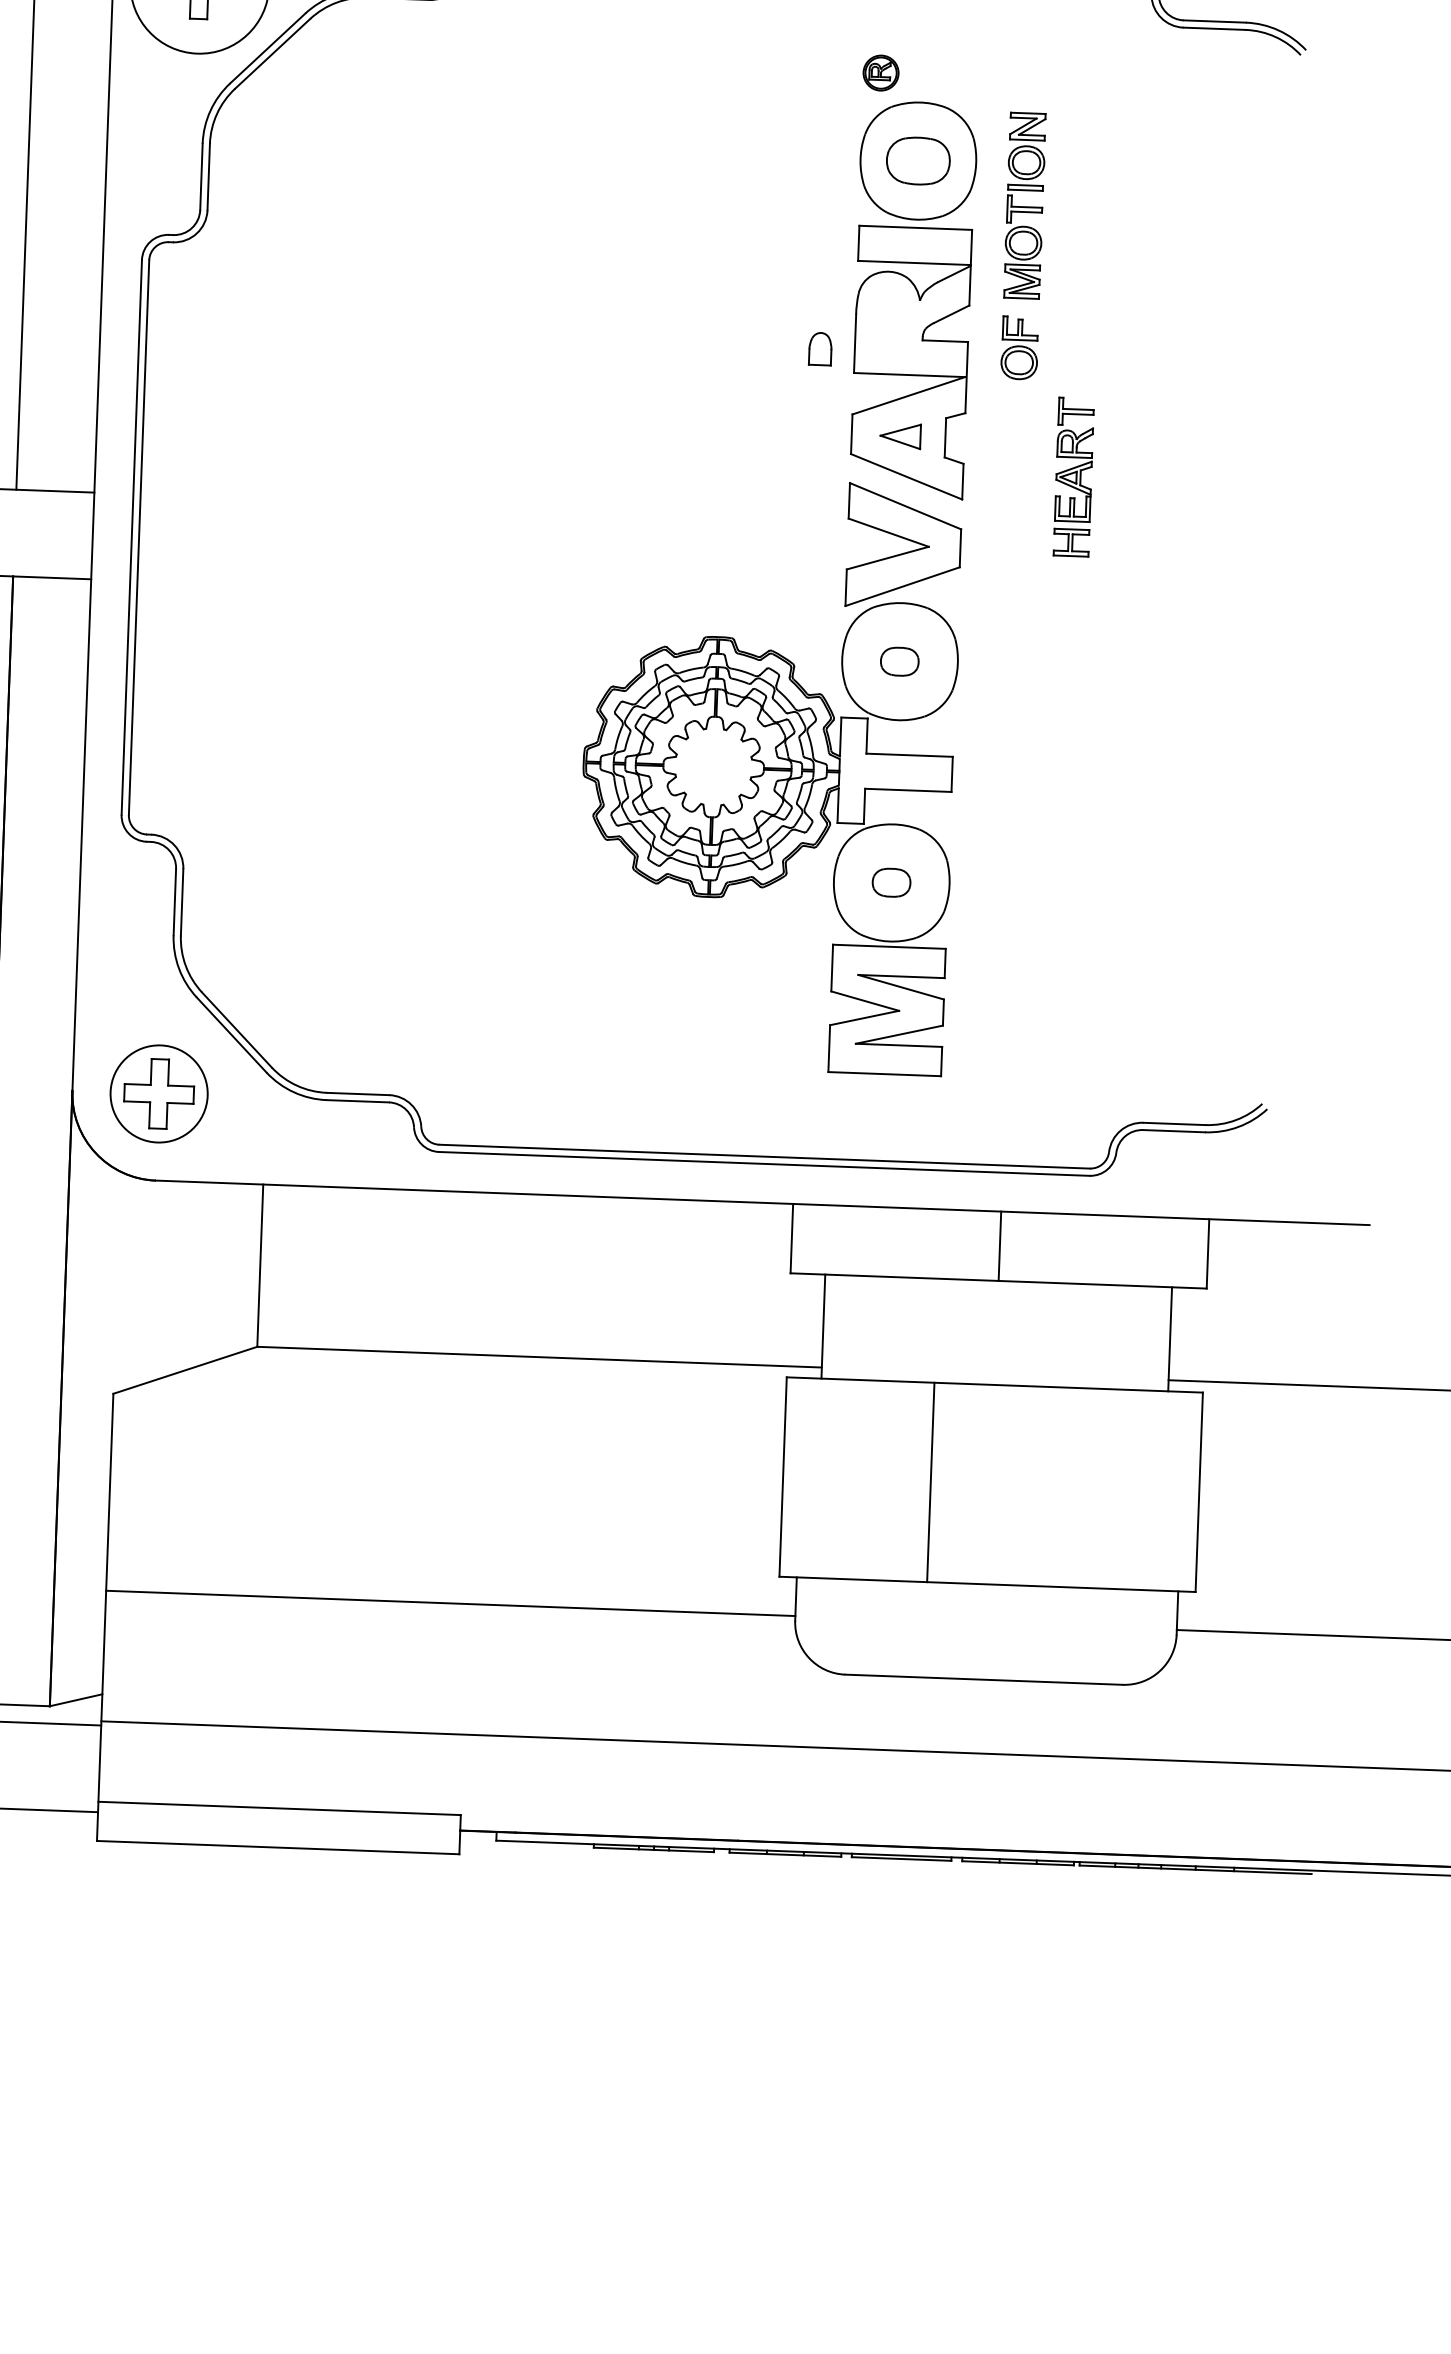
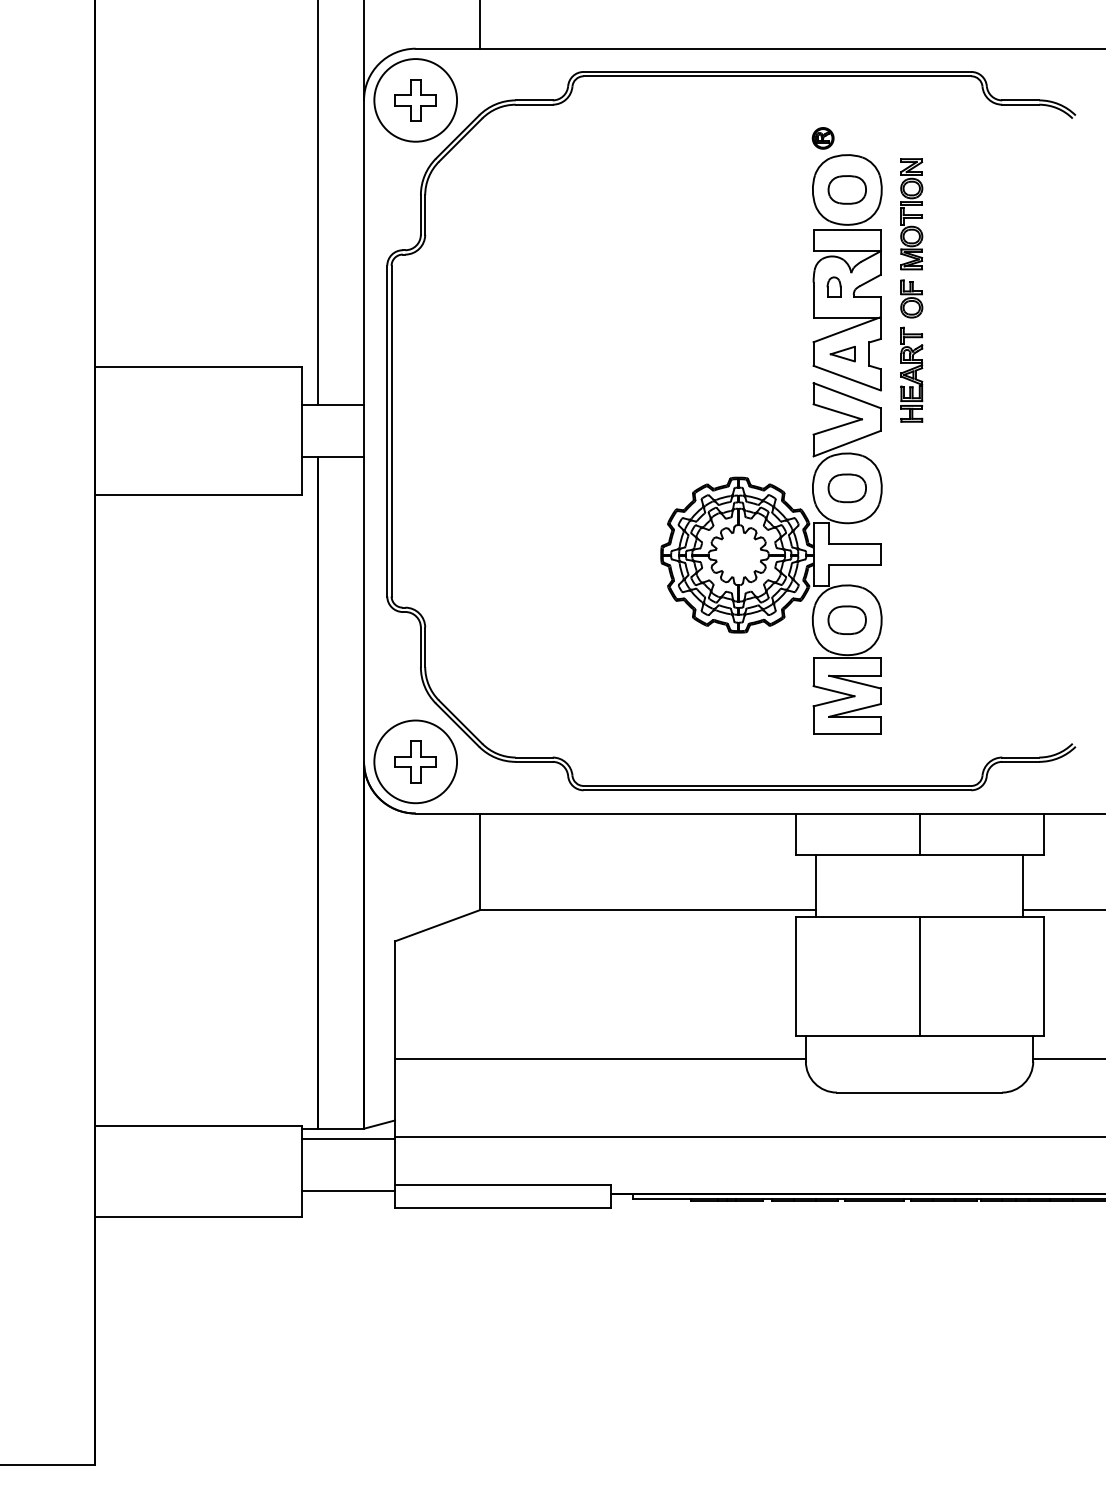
part: (819, 348) -> (833, 286), moved
part: (1073, 476) -> (911, 374), moved
part: (898, 661) -> (846, 488), size x1.67
part: (890, 881) -> (846, 619), size x1.67
circle: (158, 1093) -> (415, 761), size x1.43
line: (930, 1481) -> (919, 975), moved

